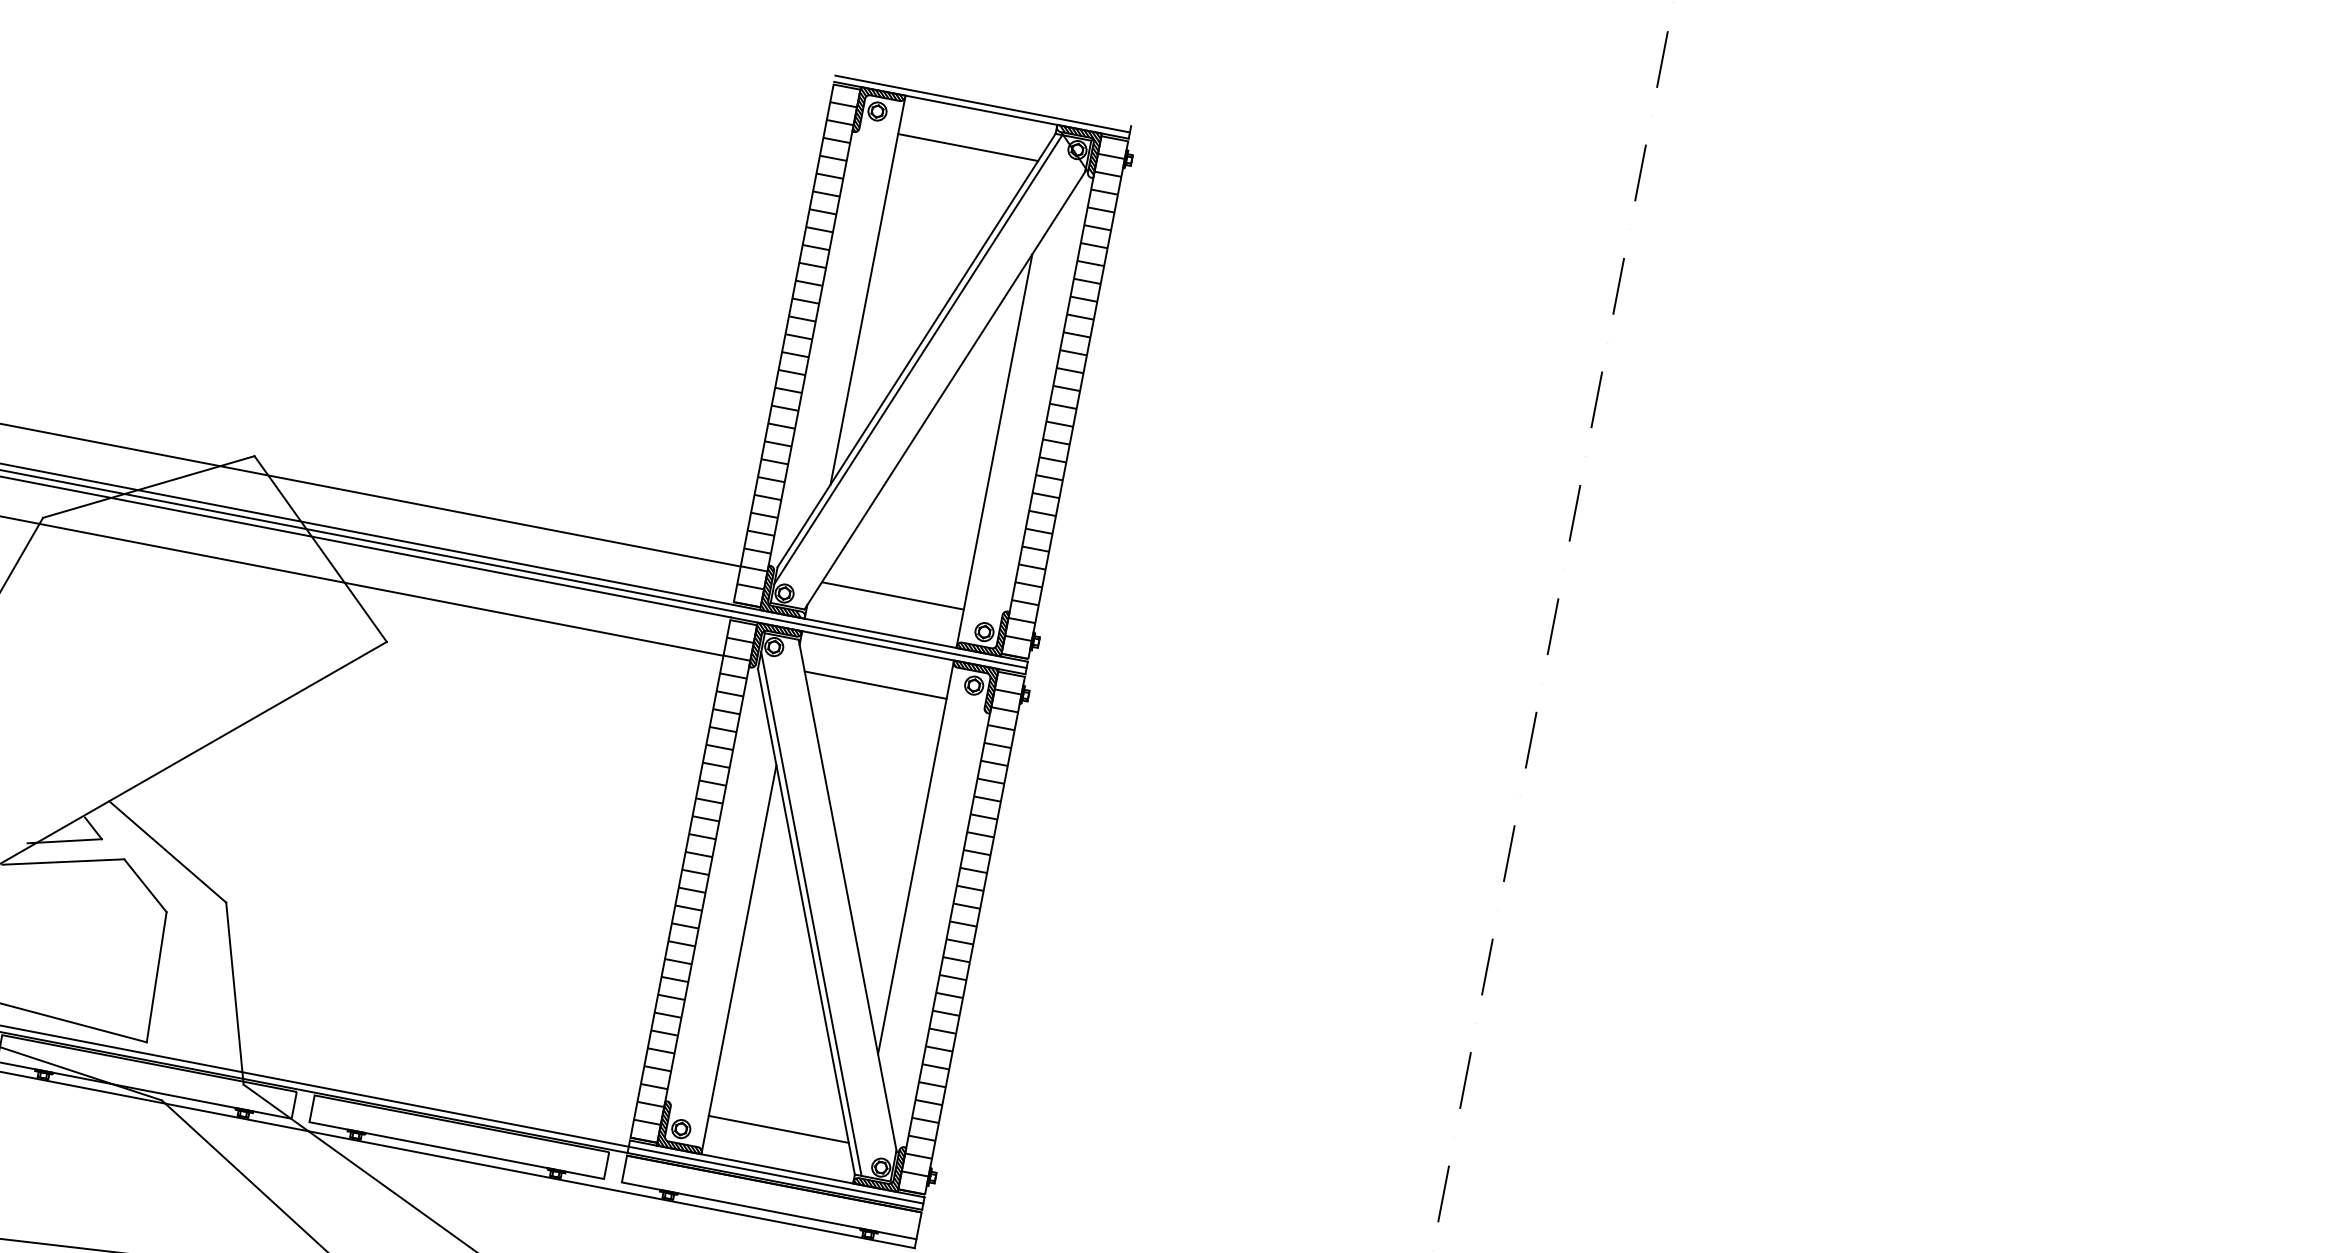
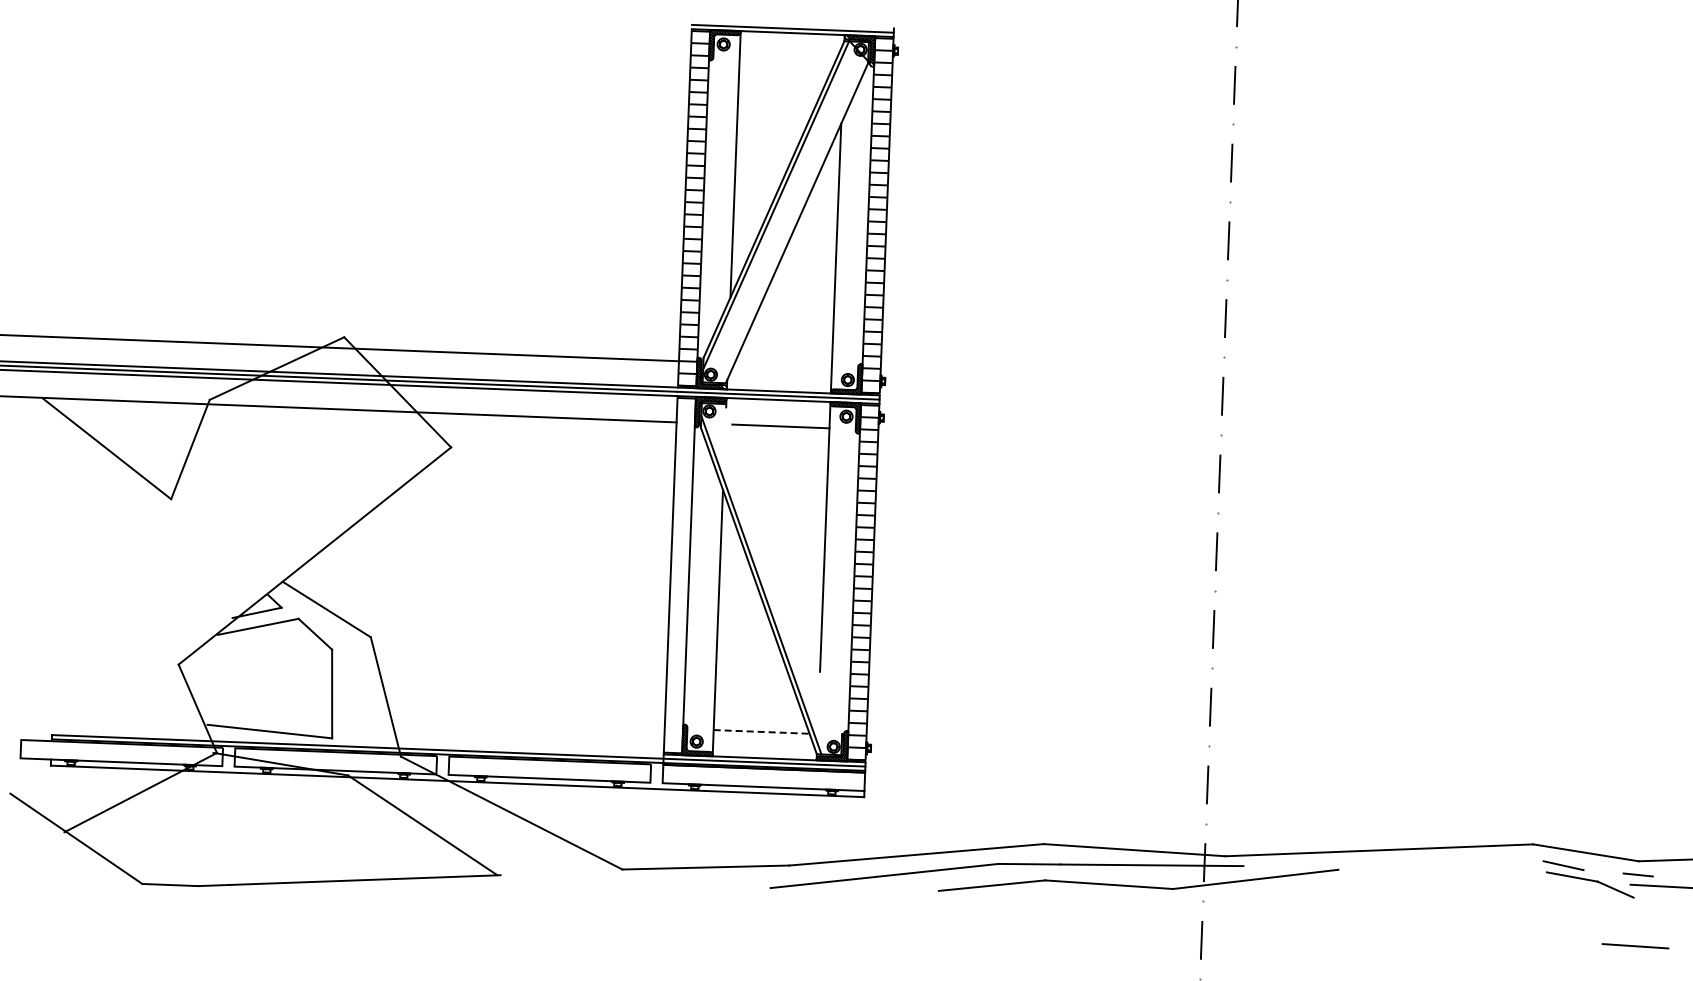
line: (967, 147) -> (787, 59), removed
line: (891, 596) -> (782, 365), removed
hatch: (691, 890) -> (679, 581), removed
line: (847, 895) -> (783, 569), removed
line: (778, 1128) -> (761, 731), solid -> dashed

